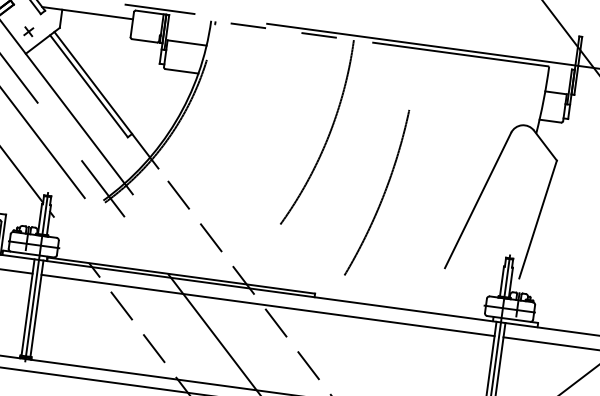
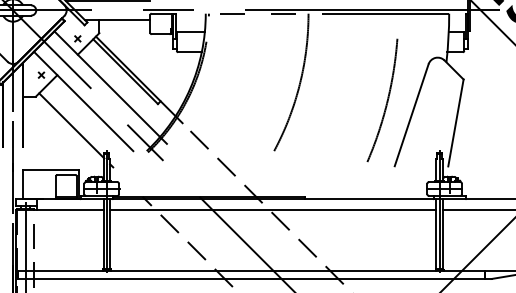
part: (377, 192) -> (382, 100), moved

